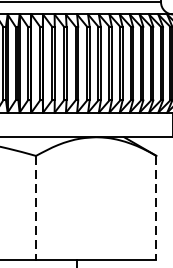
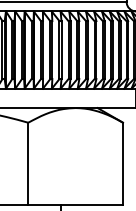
line: (36, 207) -> (28, 163), dashed -> solid
line: (157, 207) -> (123, 163), dashed -> solid

